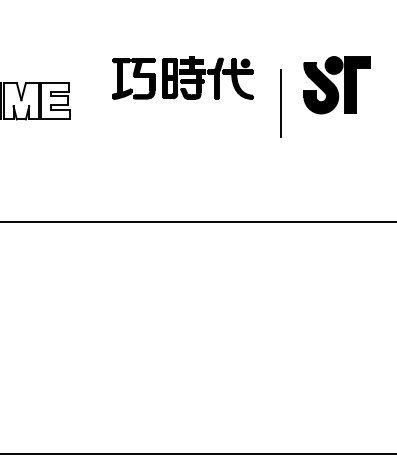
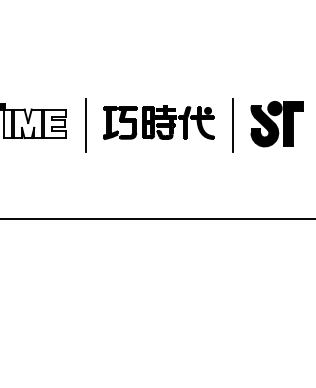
part: (182, 78) -> (158, 122), moved
part: (336, 85) -> (276, 124), moved
line: (94, 103) -> (85, 125), added

